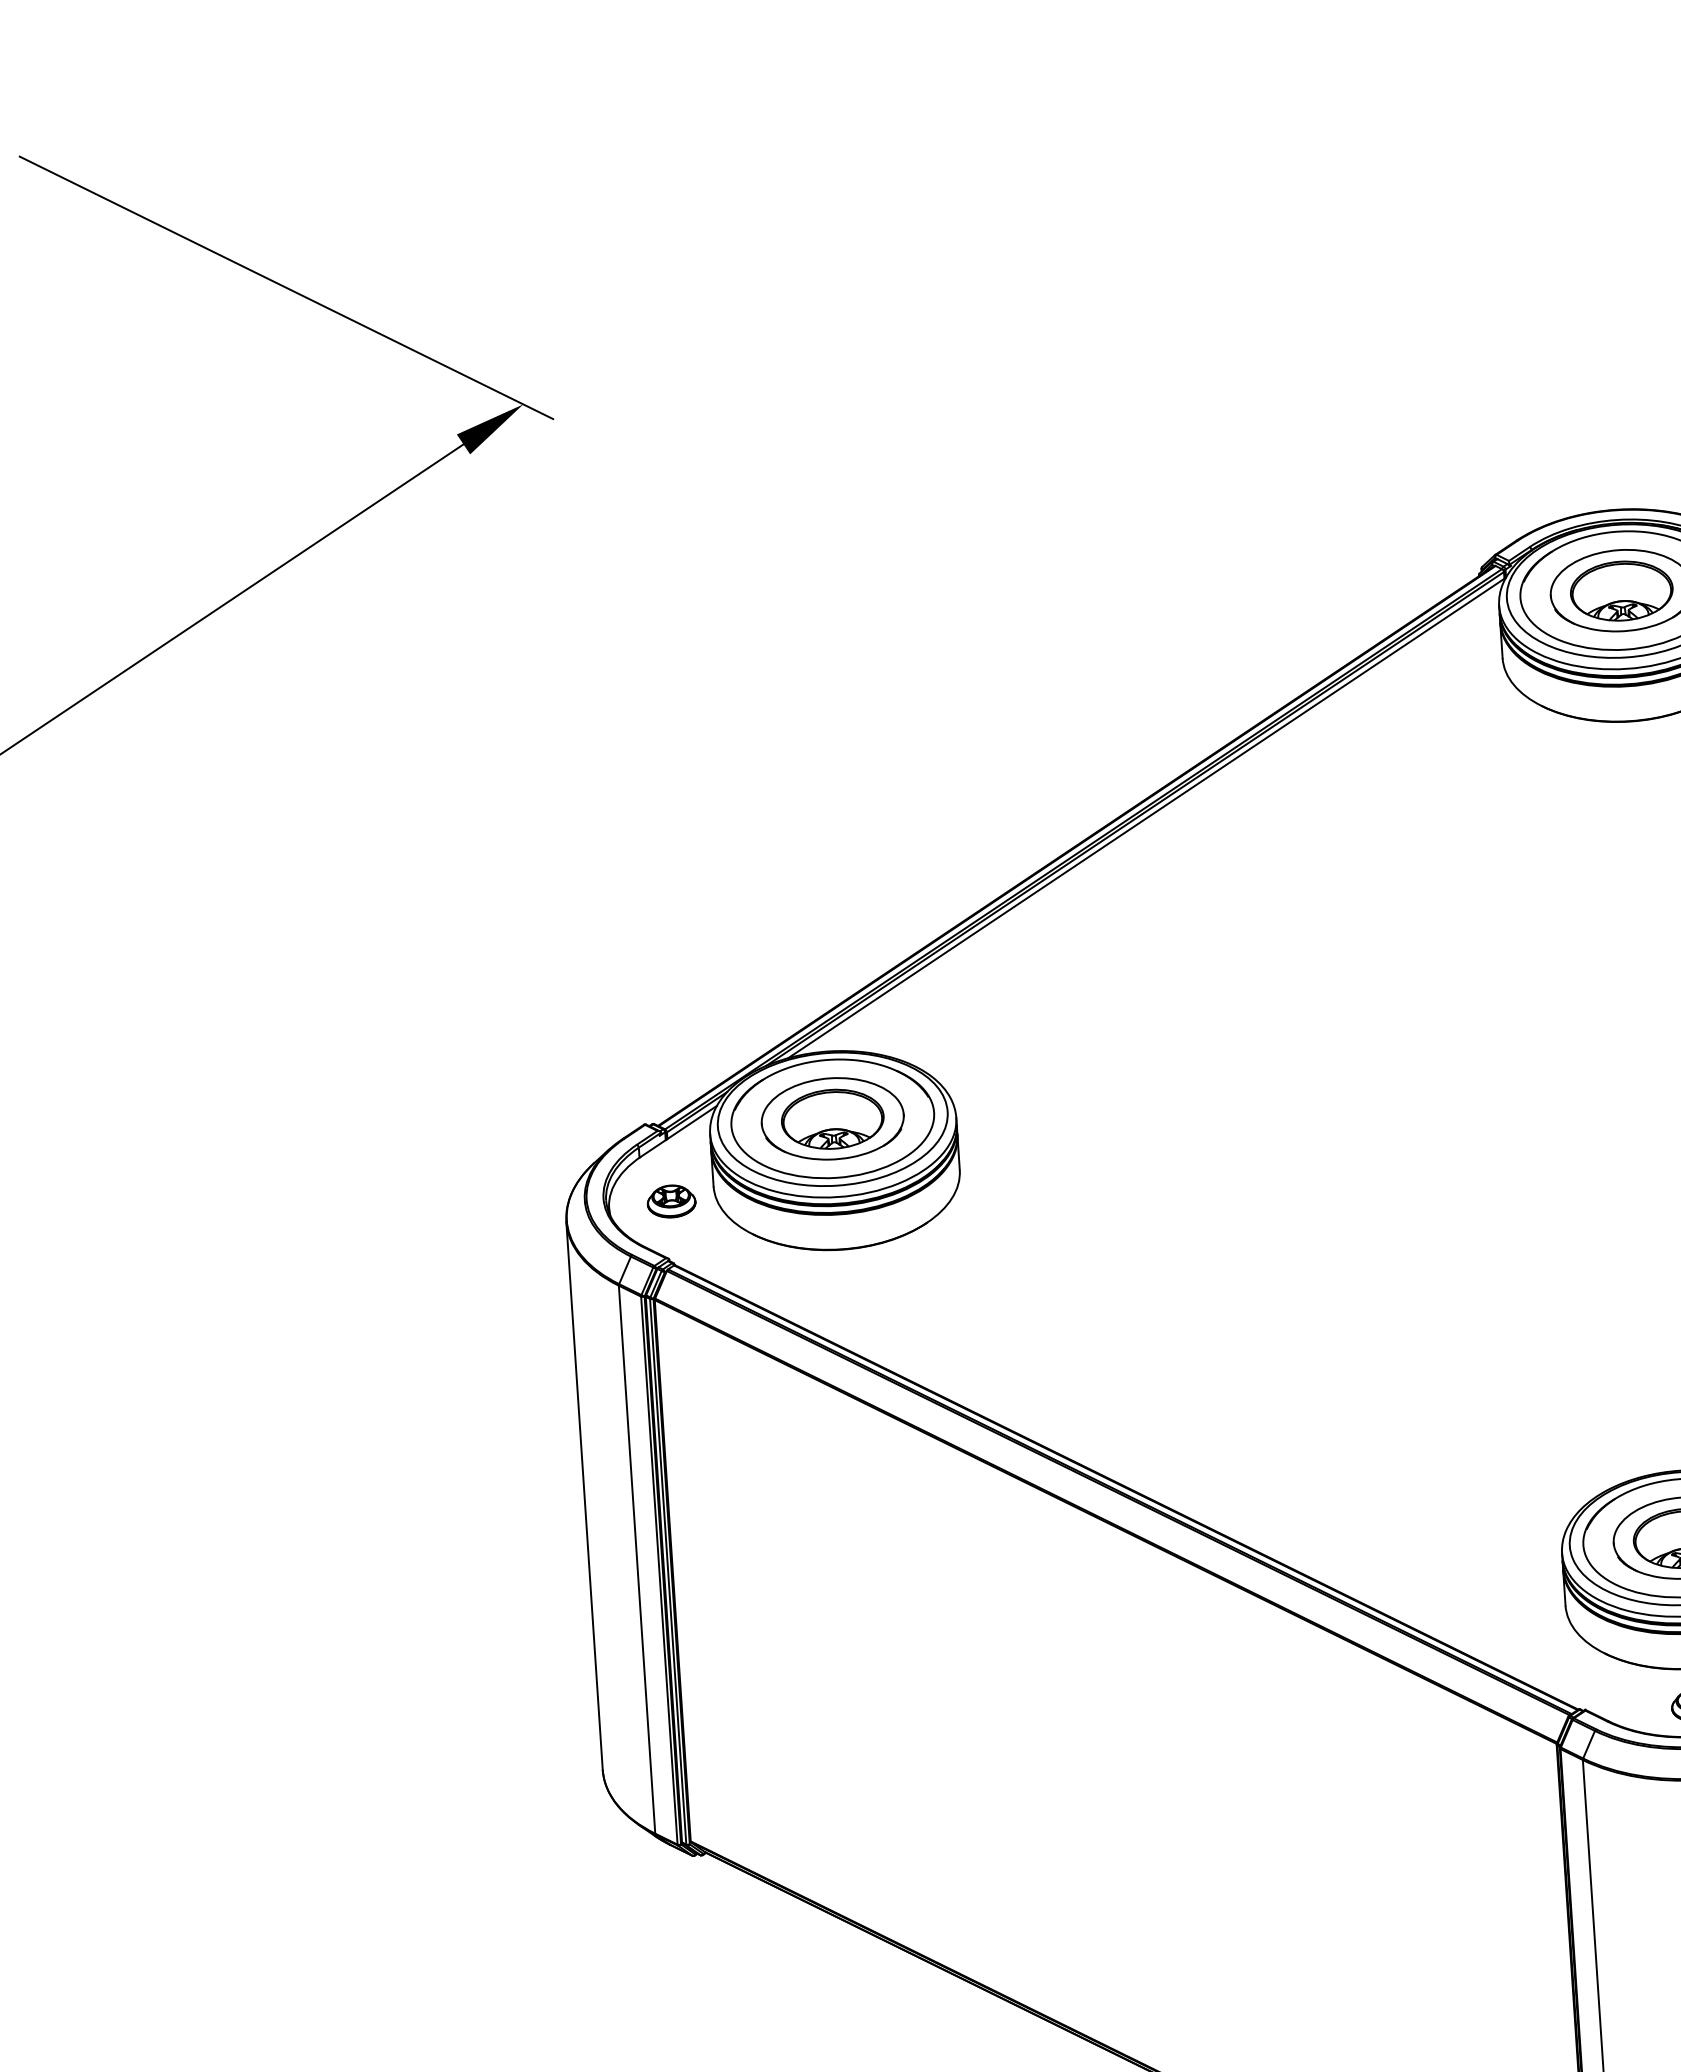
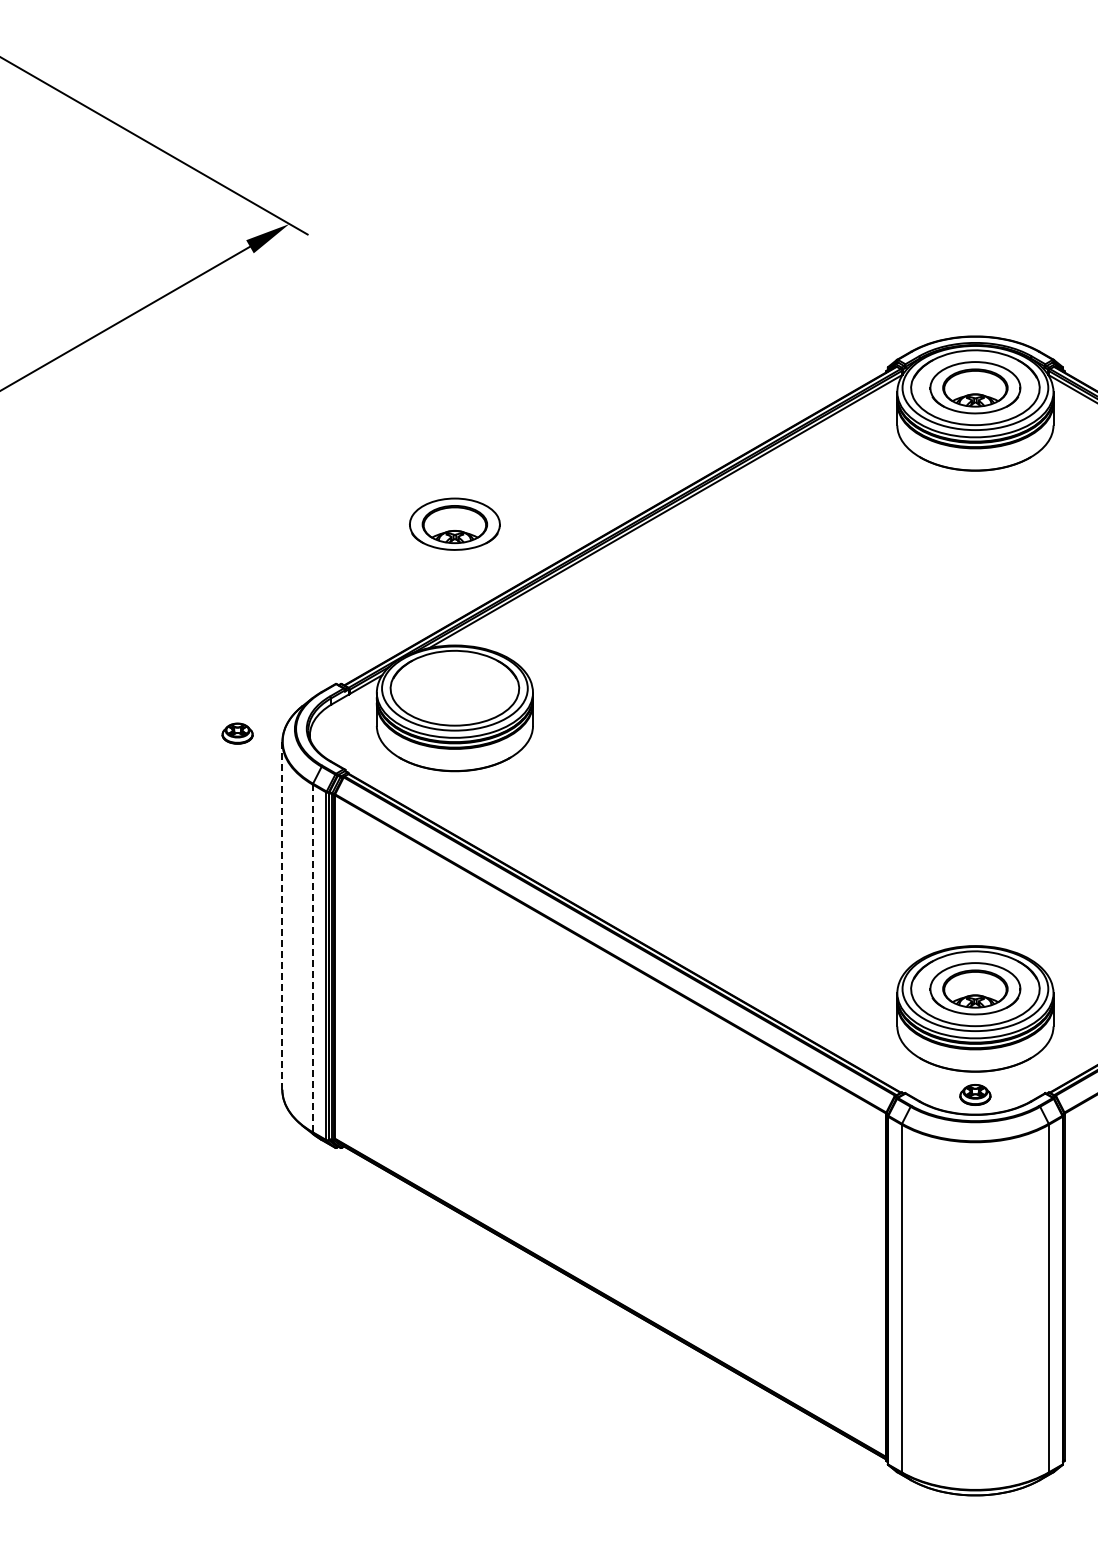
part: (832, 1117) -> (454, 523), moved
part: (671, 1201) -> (237, 733), moved
line: (584, 1495) -> (282, 915), solid -> dashed
line: (636, 1559) -> (312, 958), solid -> dashed

